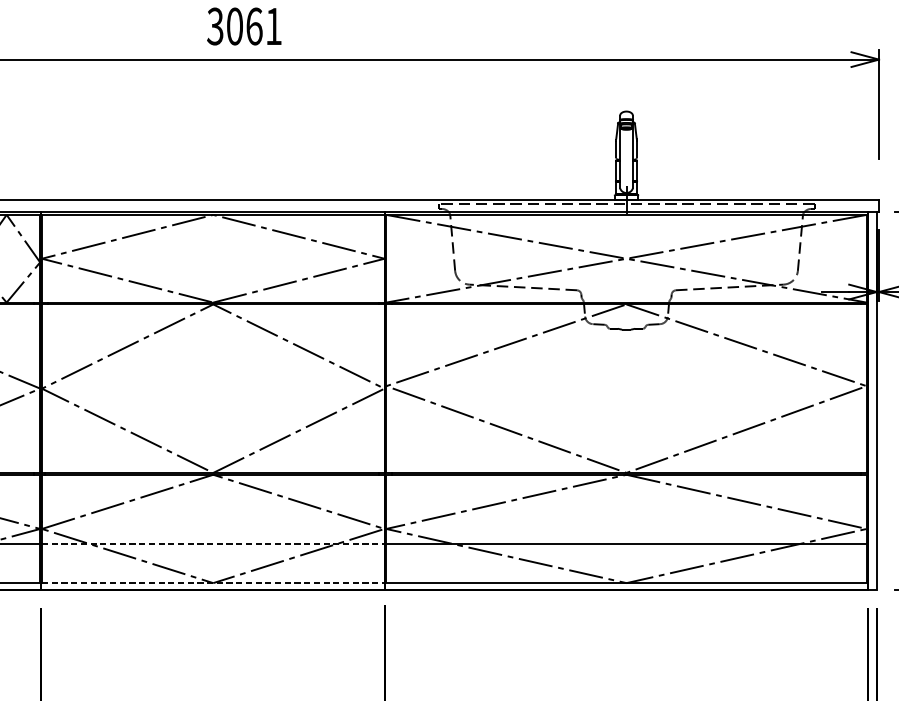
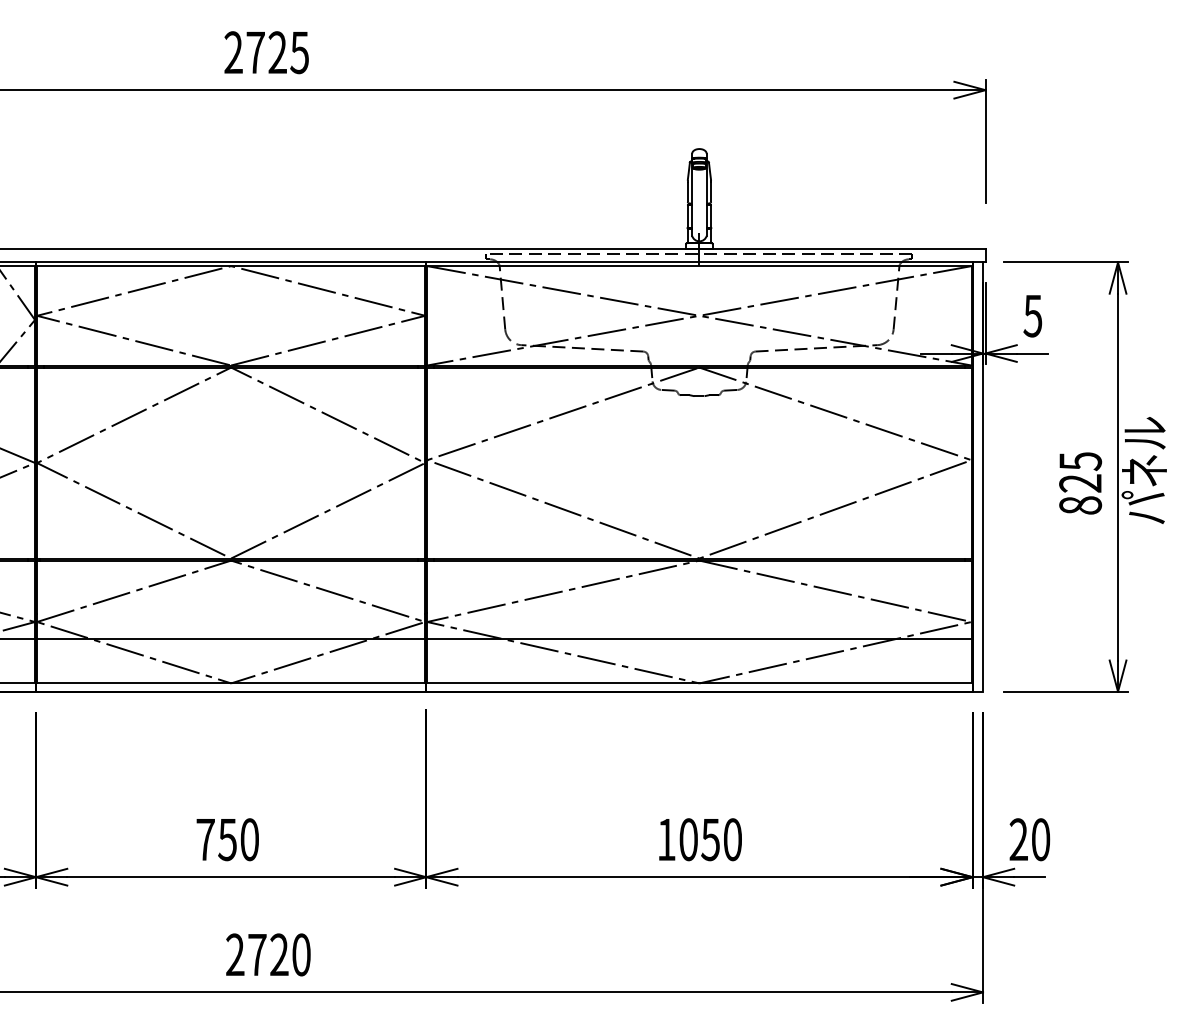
text: (244, 26) -> (266, 52), 3061 -> 2725
line: (213, 543) -> (231, 638), dashed -> solid
line: (213, 583) -> (231, 683), dashed -> solid

